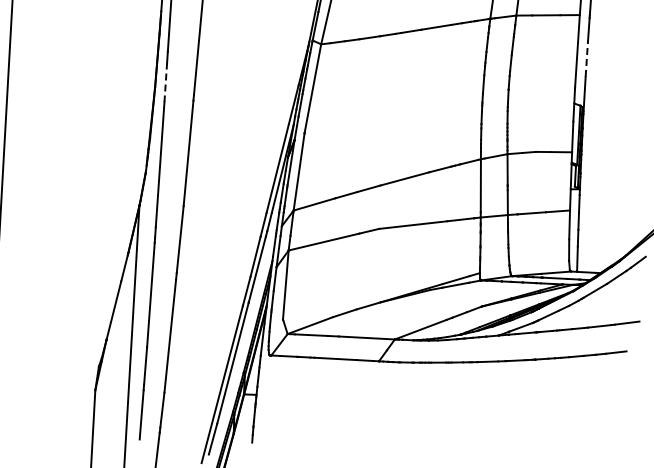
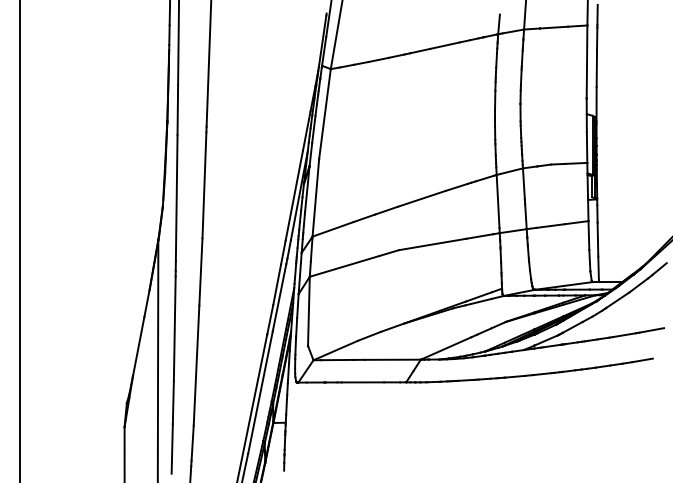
line: (586, 58) -> (596, 68), dashed -> solid
line: (165, 82) -> (177, 115), dashed -> solid

